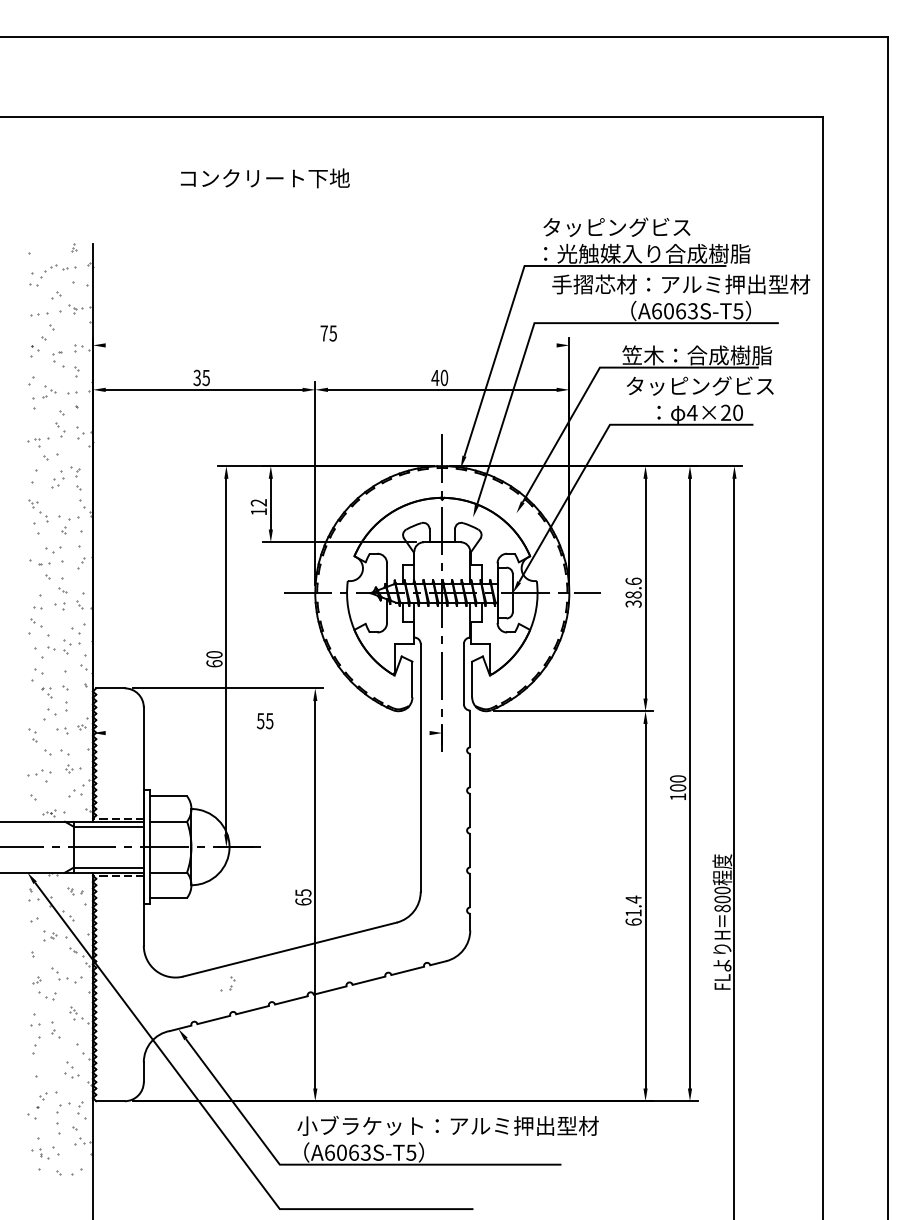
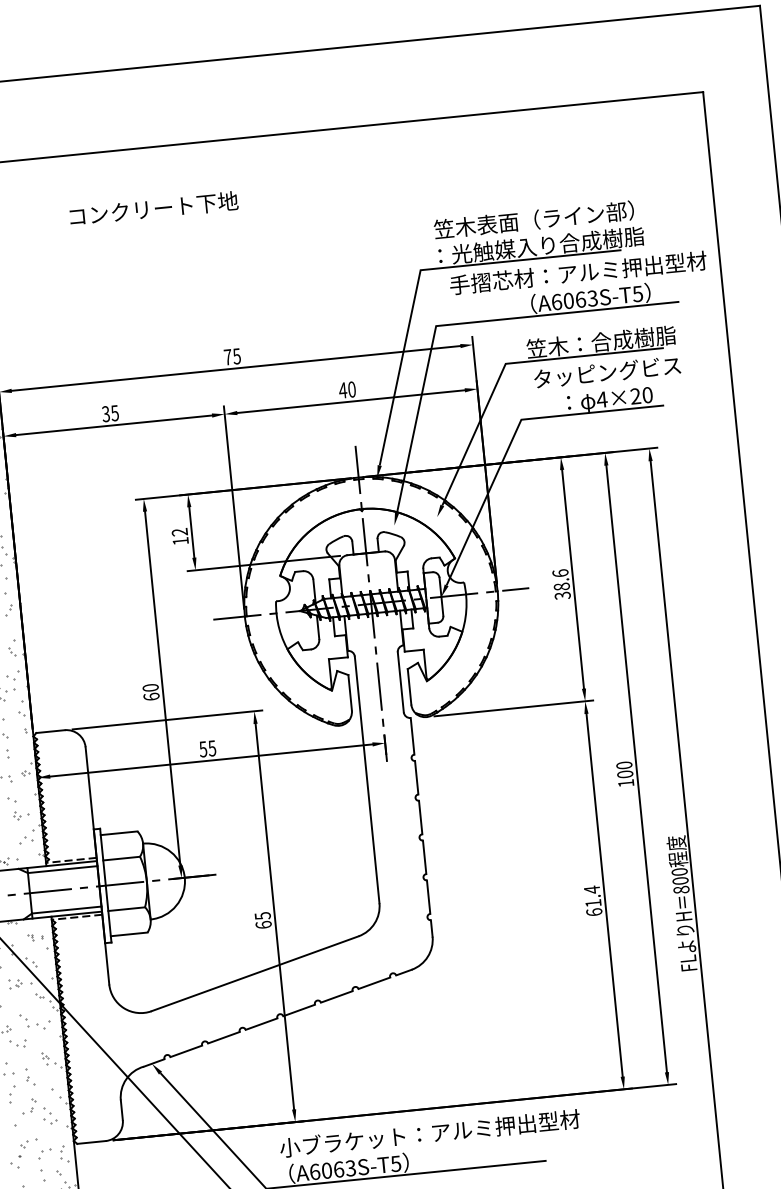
text: (642, 227) -> (534, 220), タッピングビス -> 笠木表面（ライン部）
line: (330, 345) -> (235, 368), added
line: (267, 733) -> (211, 760), added
part: (227, 983) -> (28, 1105), moved

